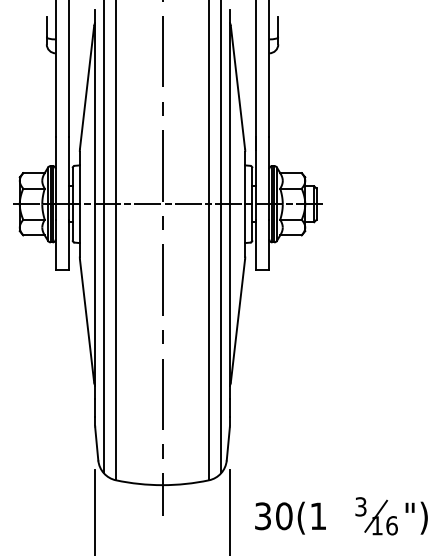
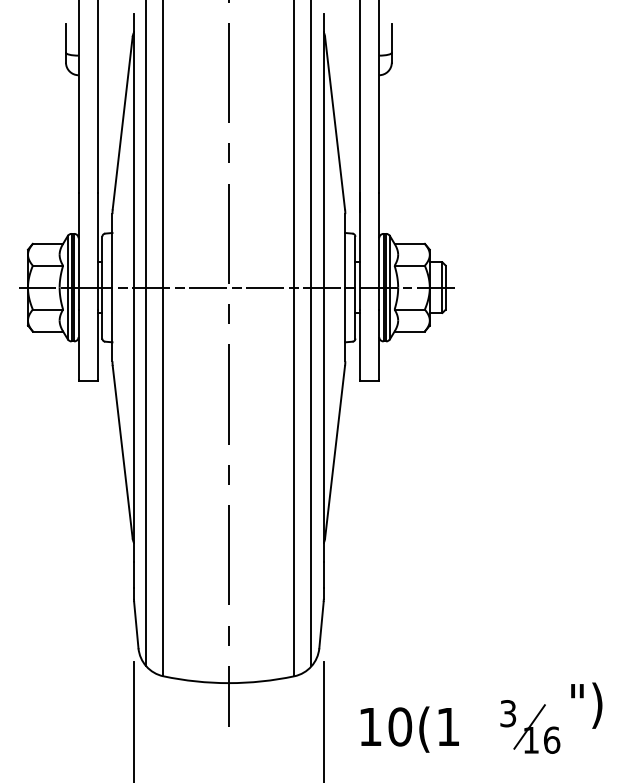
text: (262, 516) -> (369, 727), 30(1 -> 10(1
text: (416, 517) -> (586, 704), moved

